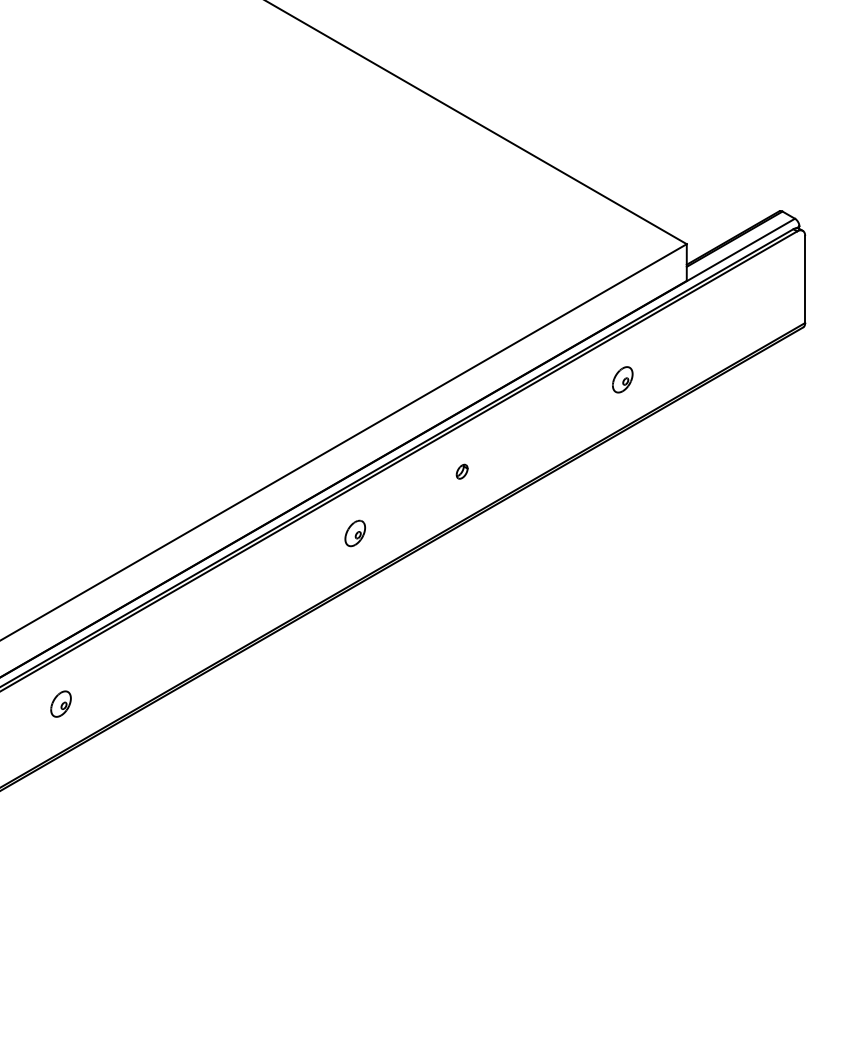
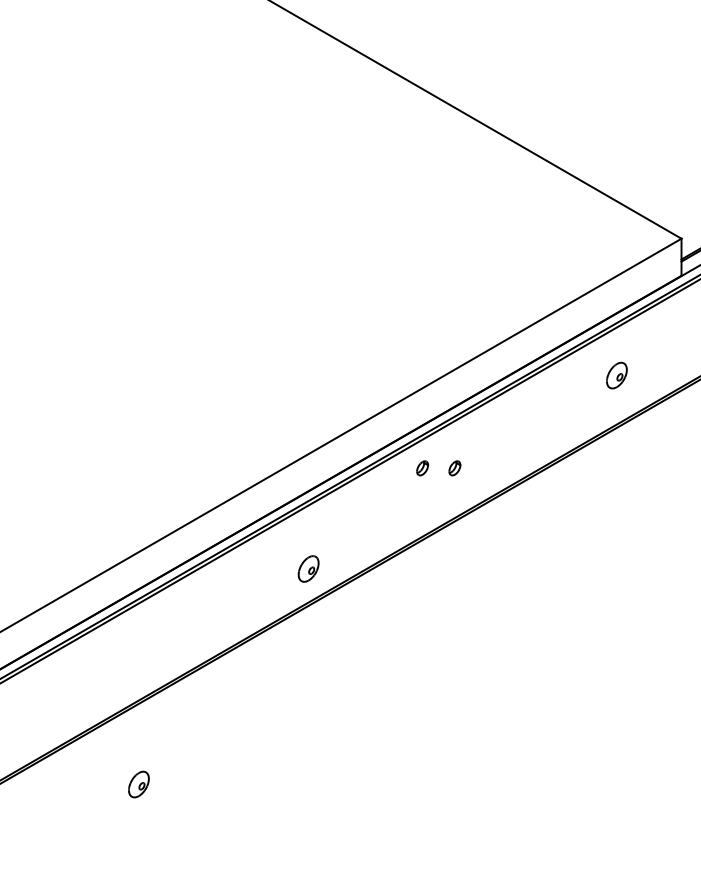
part: (429, 471) -> (421, 468), added
part: (354, 533) -> (307, 569), moved
part: (60, 703) -> (138, 783), moved

